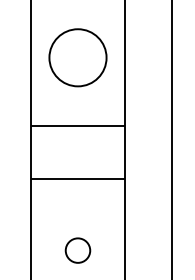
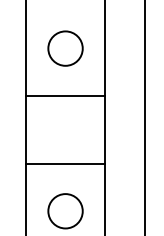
circle: (77, 57) -> (65, 48), size x0.71
line: (77, 126) -> (65, 95), moved
line: (77, 178) -> (65, 163), moved
circle: (77, 250) -> (65, 211), size x1.67

